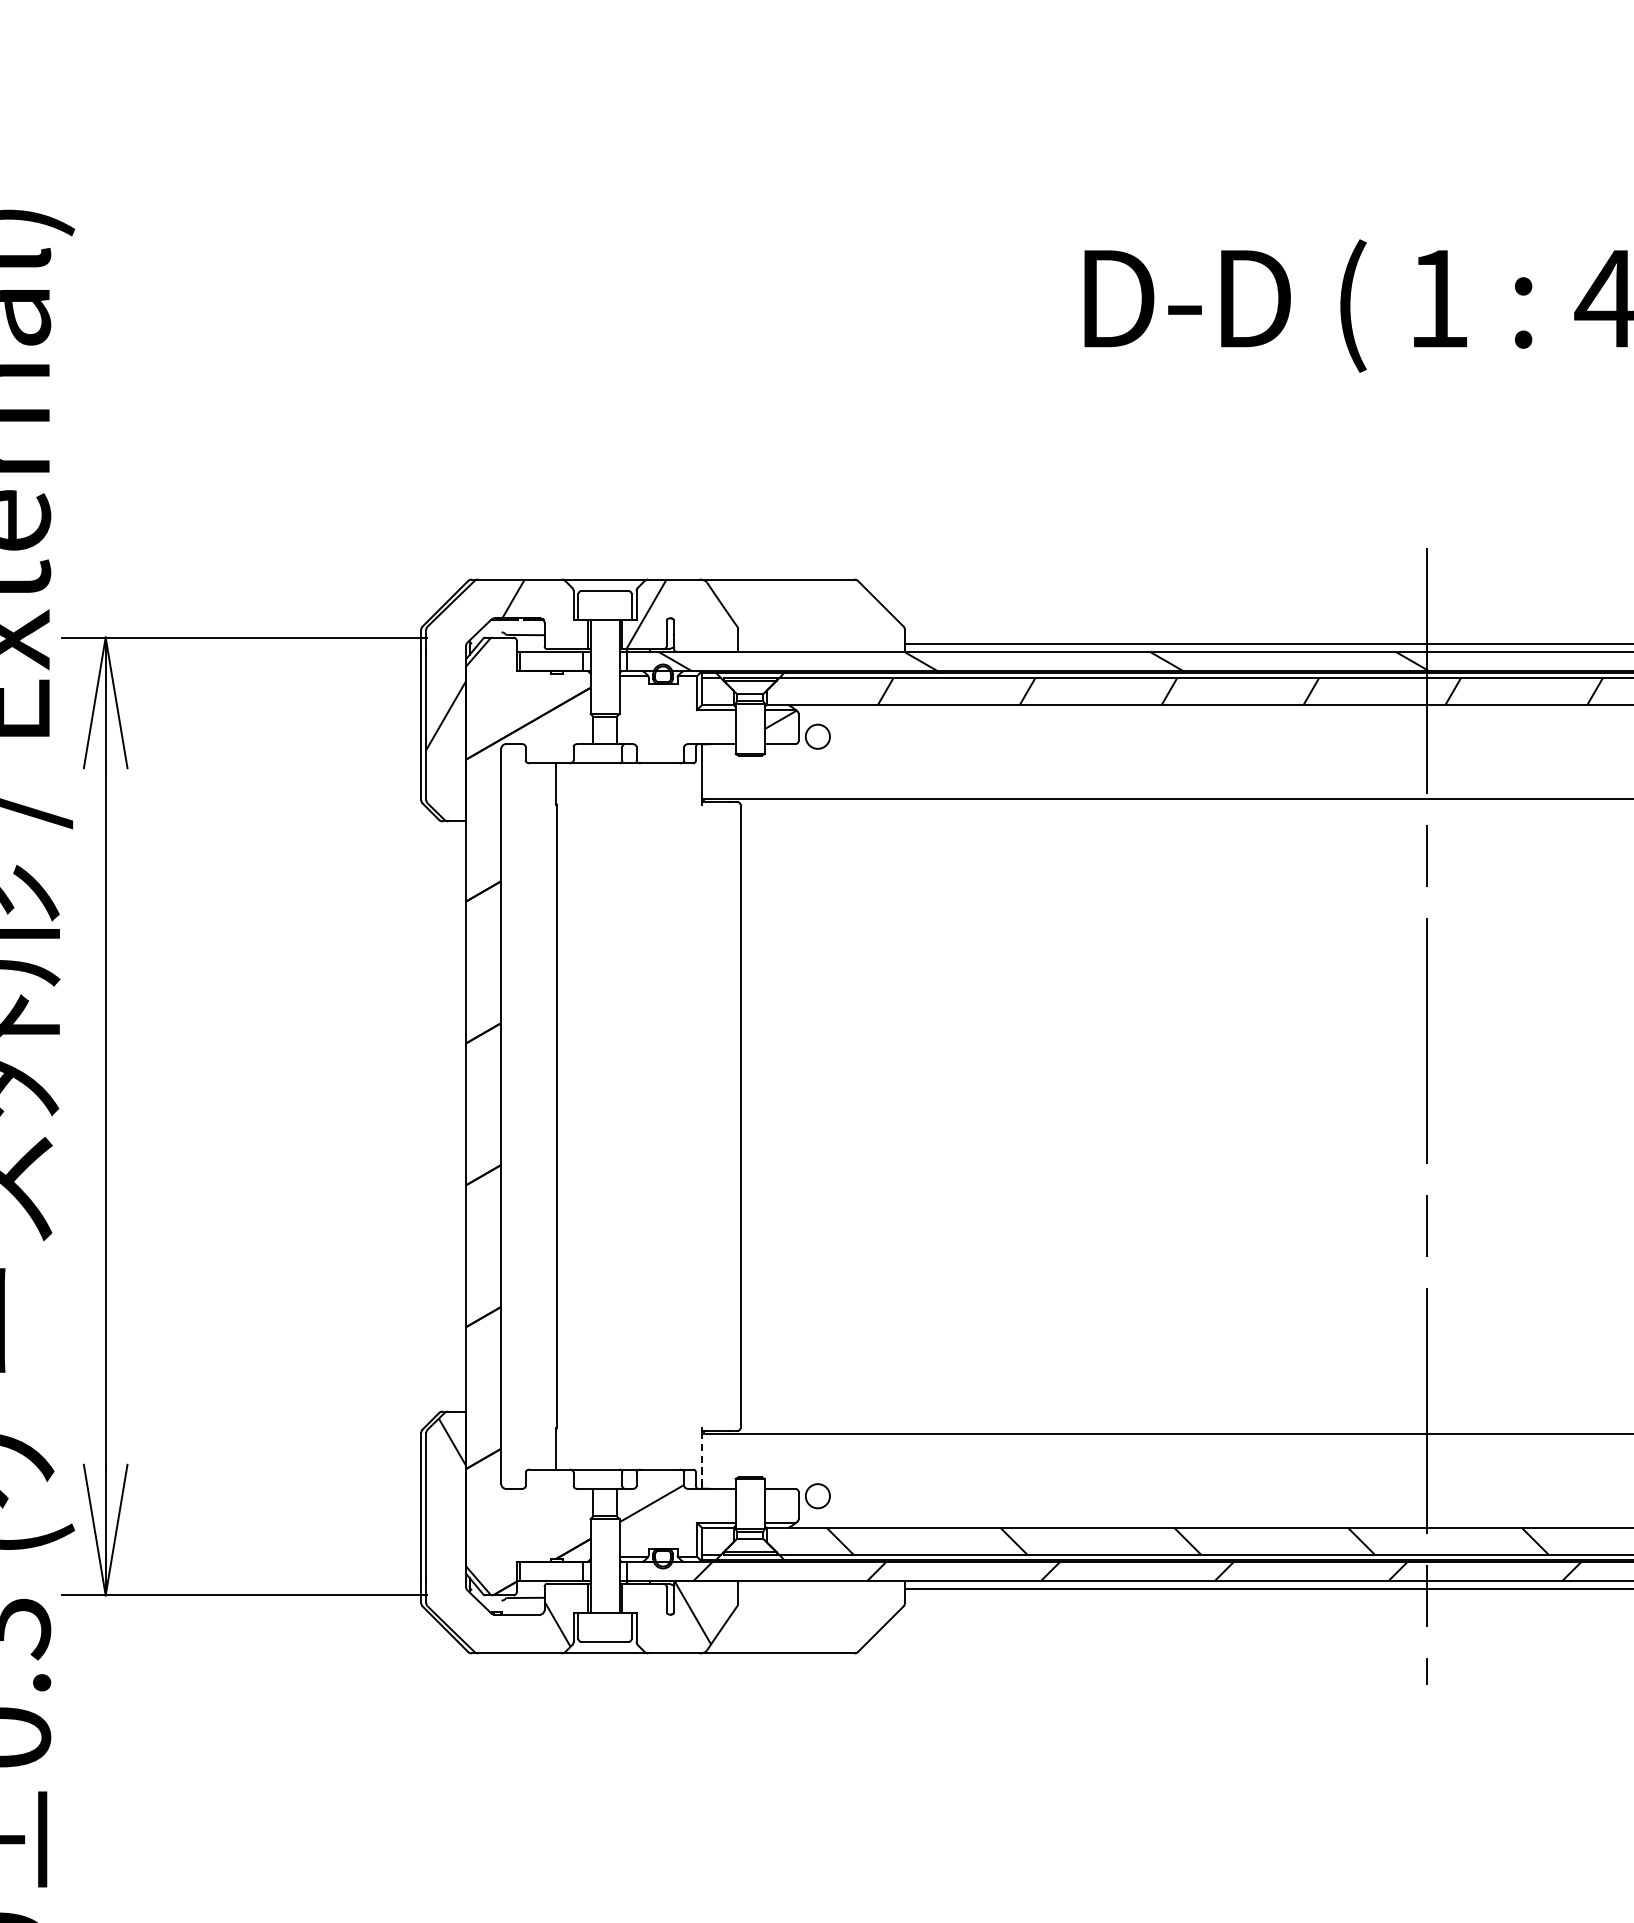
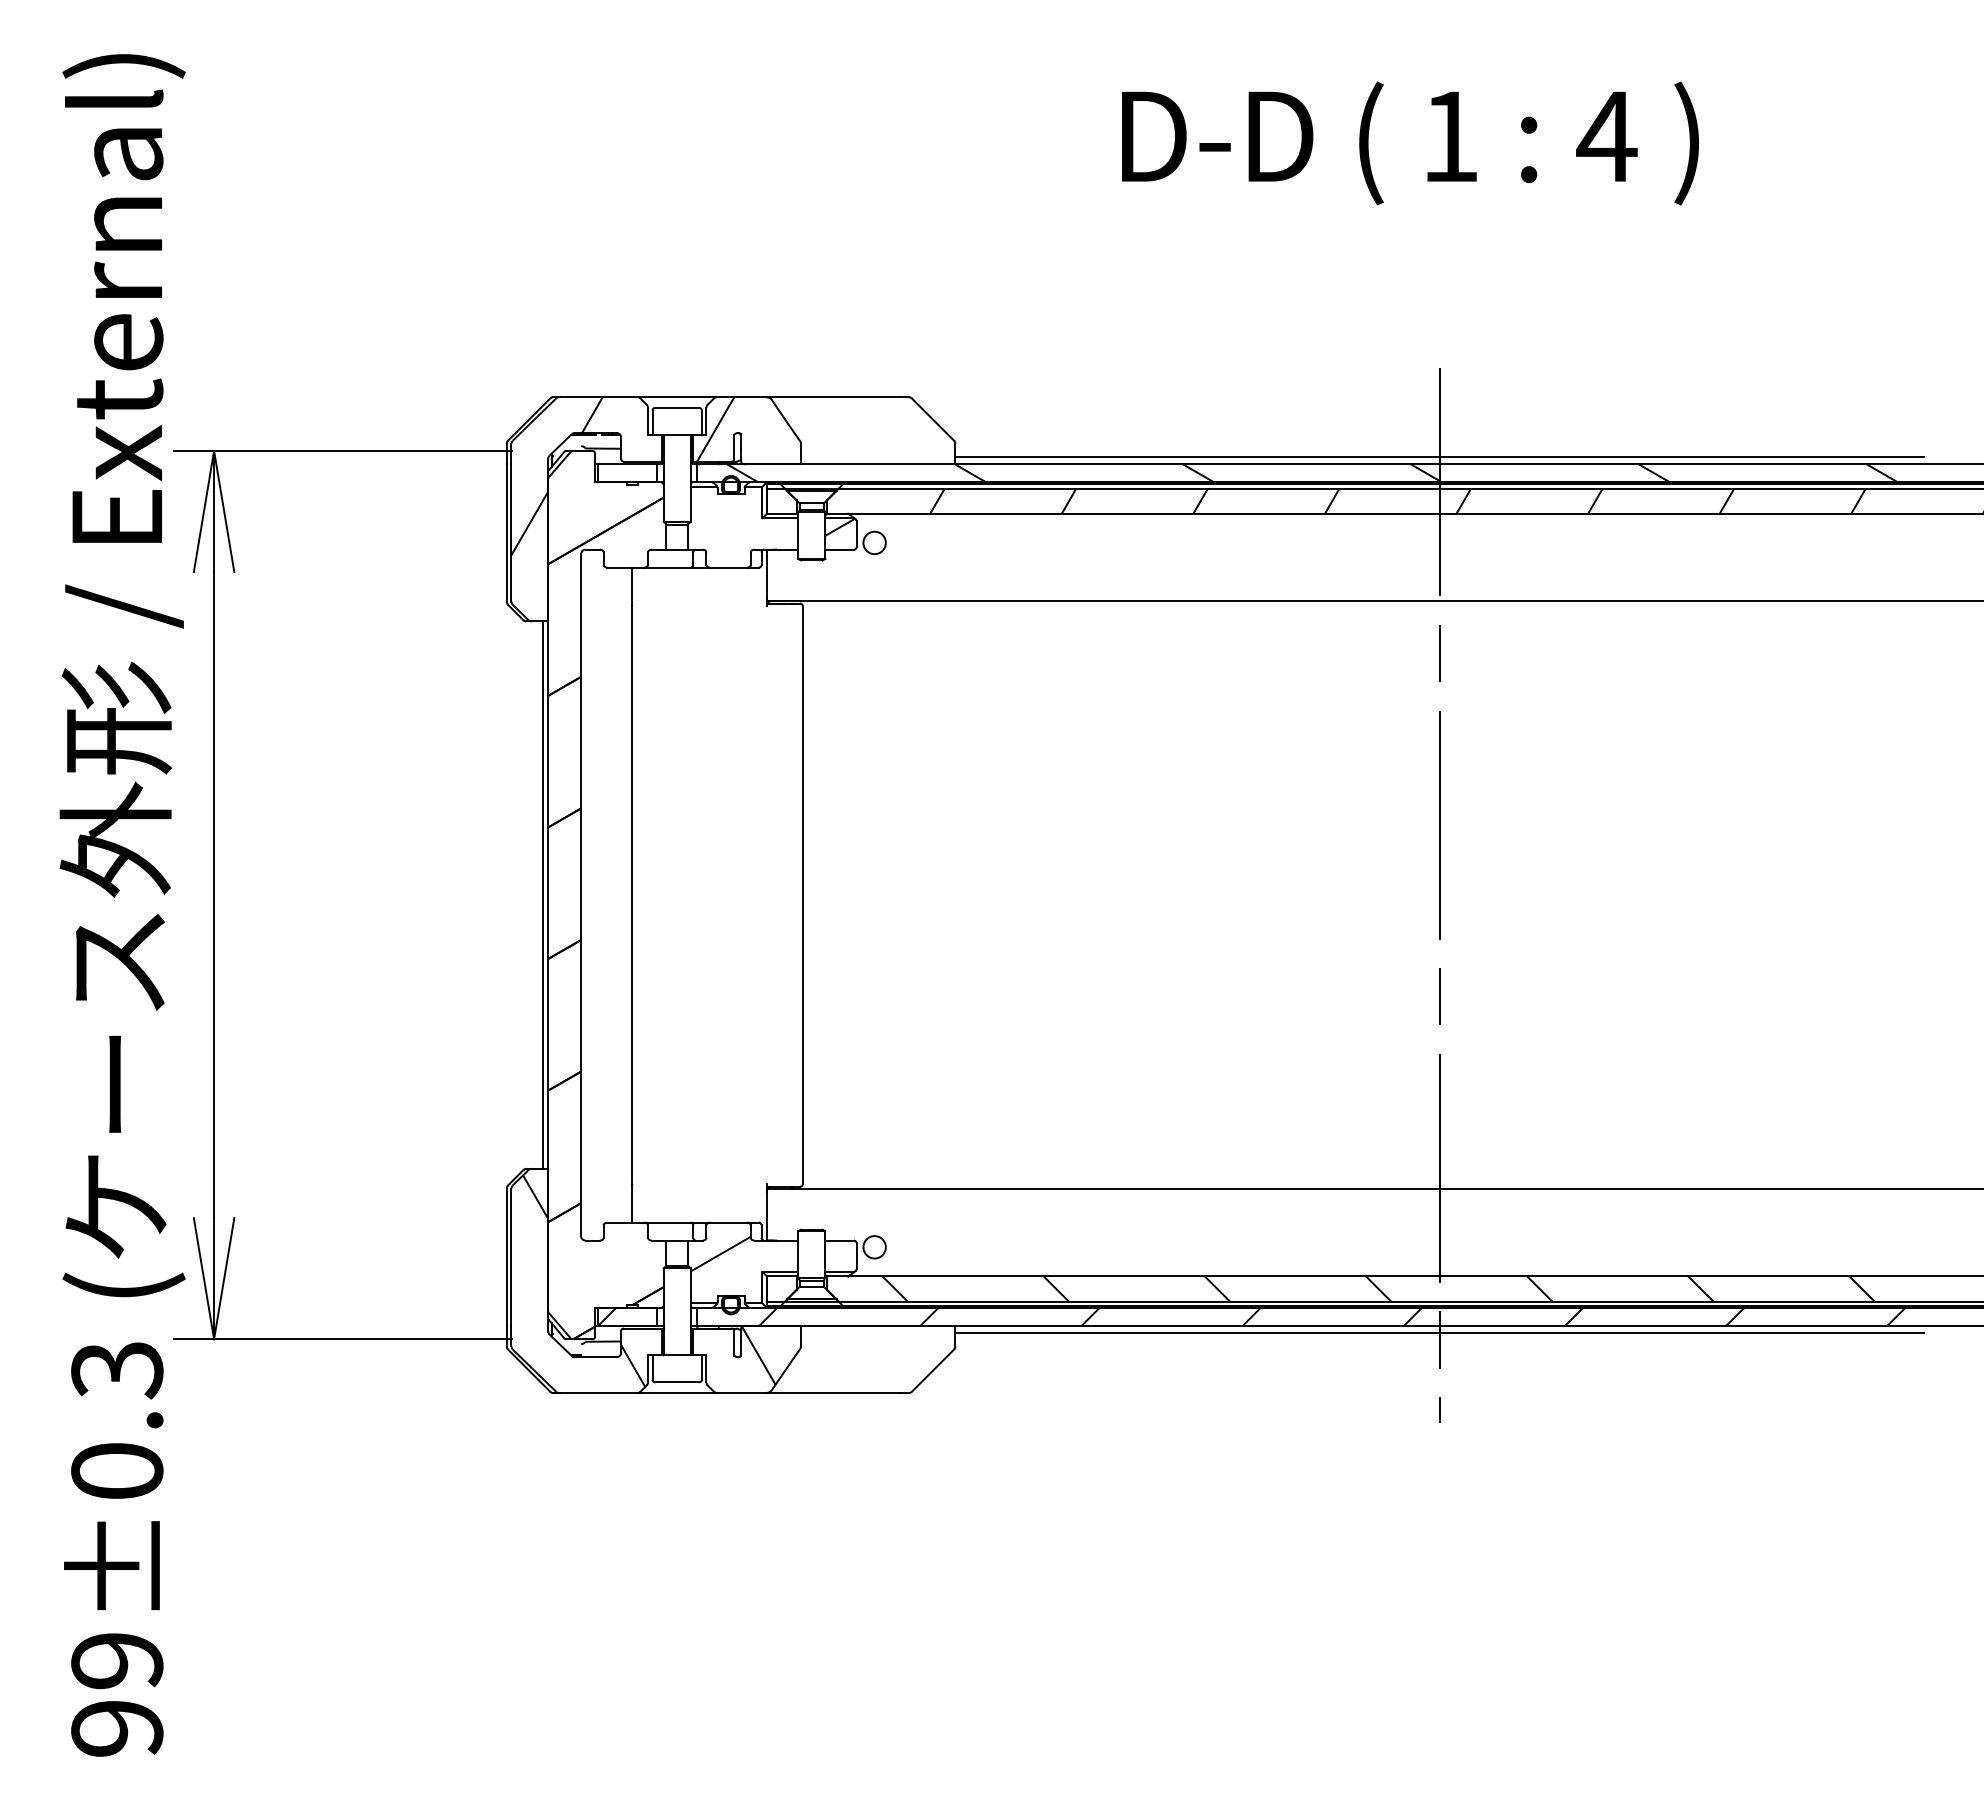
line: (459, 1115) -> (542, 894), added
line: (701, 1460) -> (766, 1214), dashed -> solid
hatch: (529, 1570) -> (607, 1316), added

